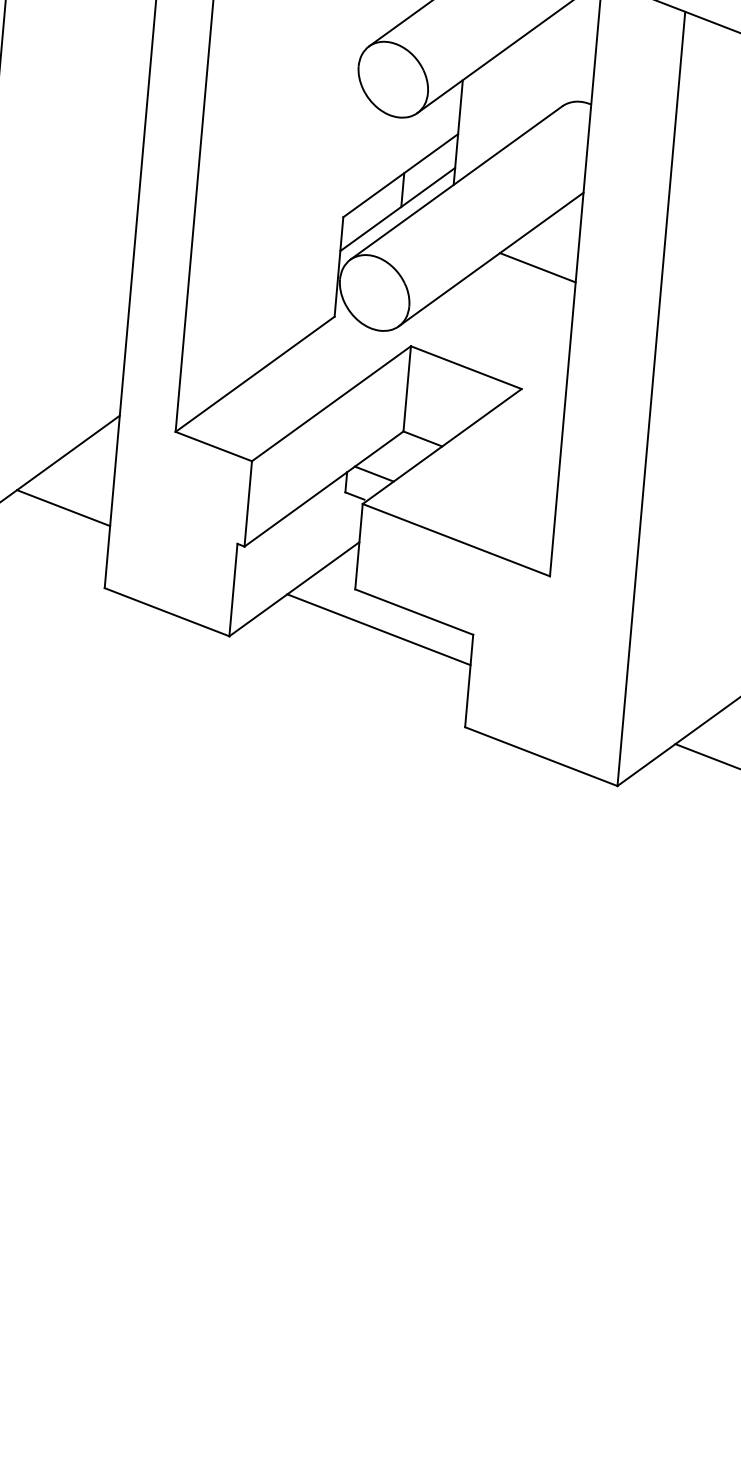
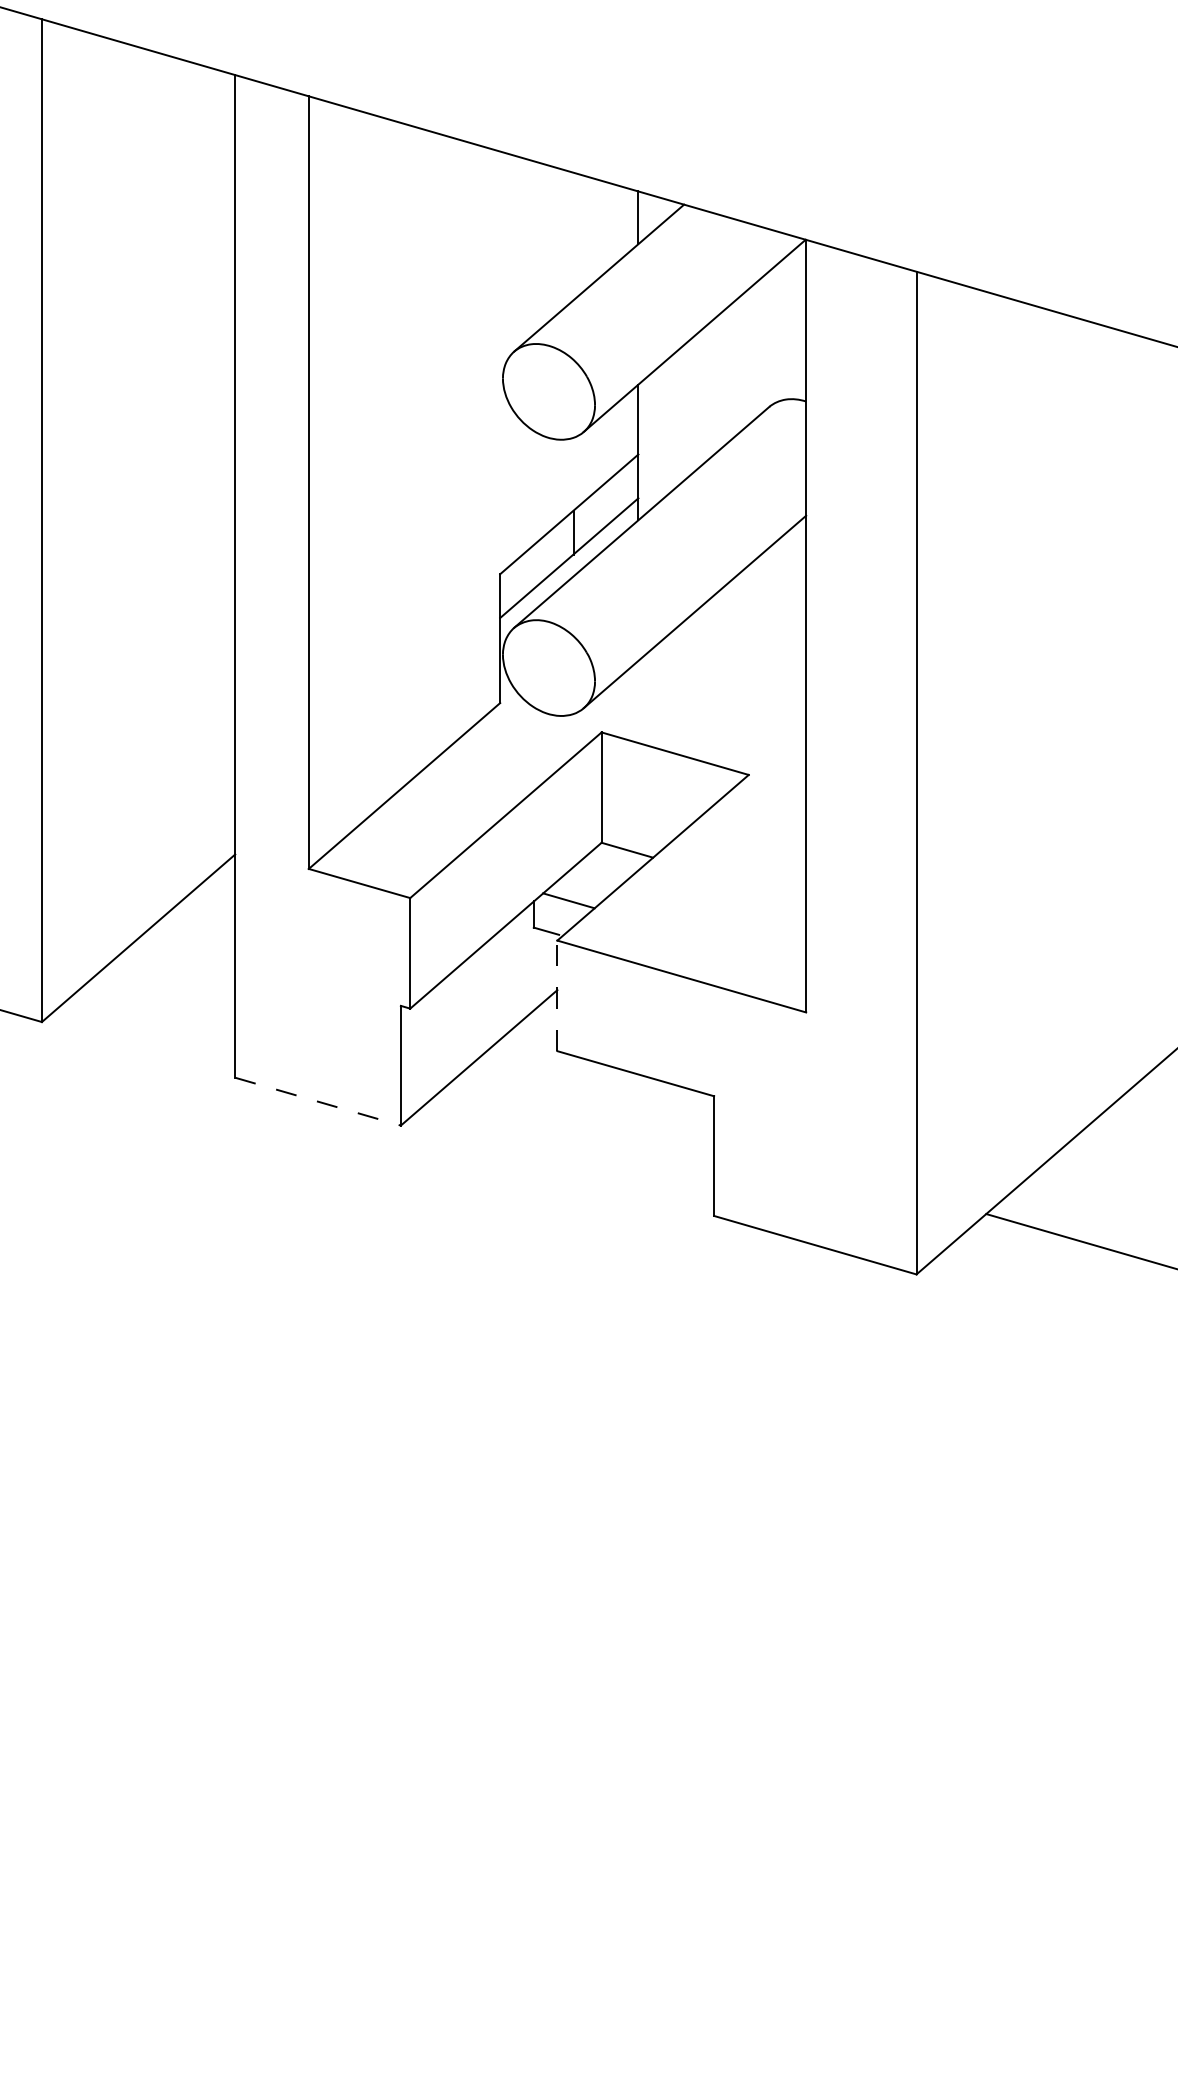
line: (537, 267) -> (755, 616), removed
line: (63, 508) -> (173, 979), removed
line: (359, 546) -> (557, 995), solid -> dashed
line: (167, 612) -> (318, 1101), solid -> dashed
line: (379, 629) -> (592, 1100), removed

